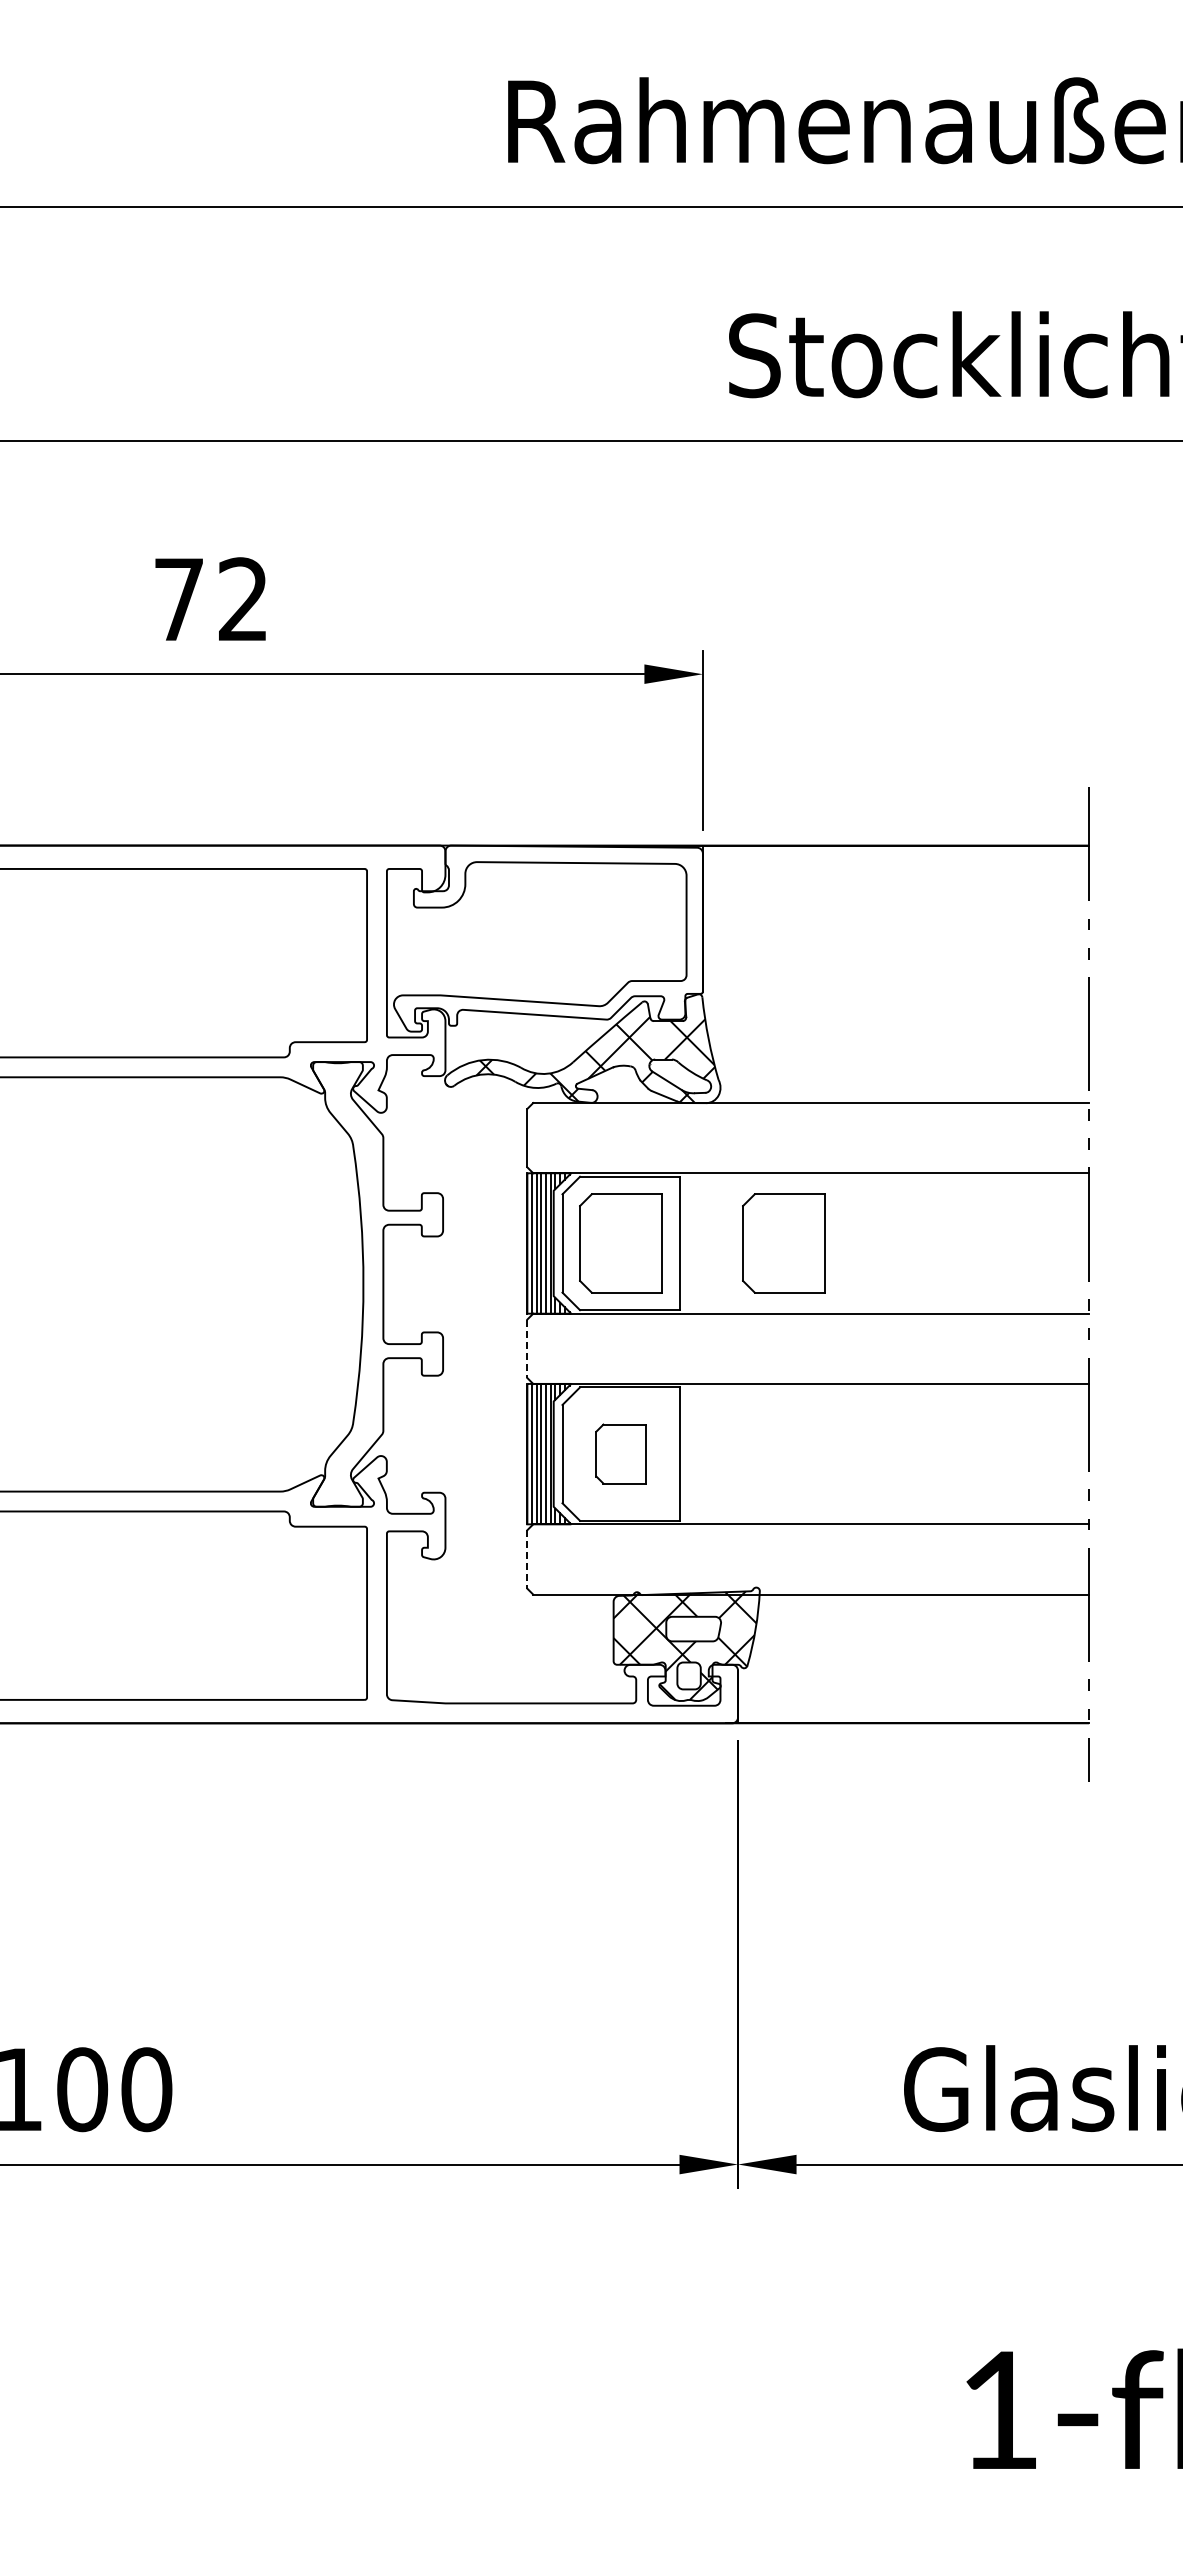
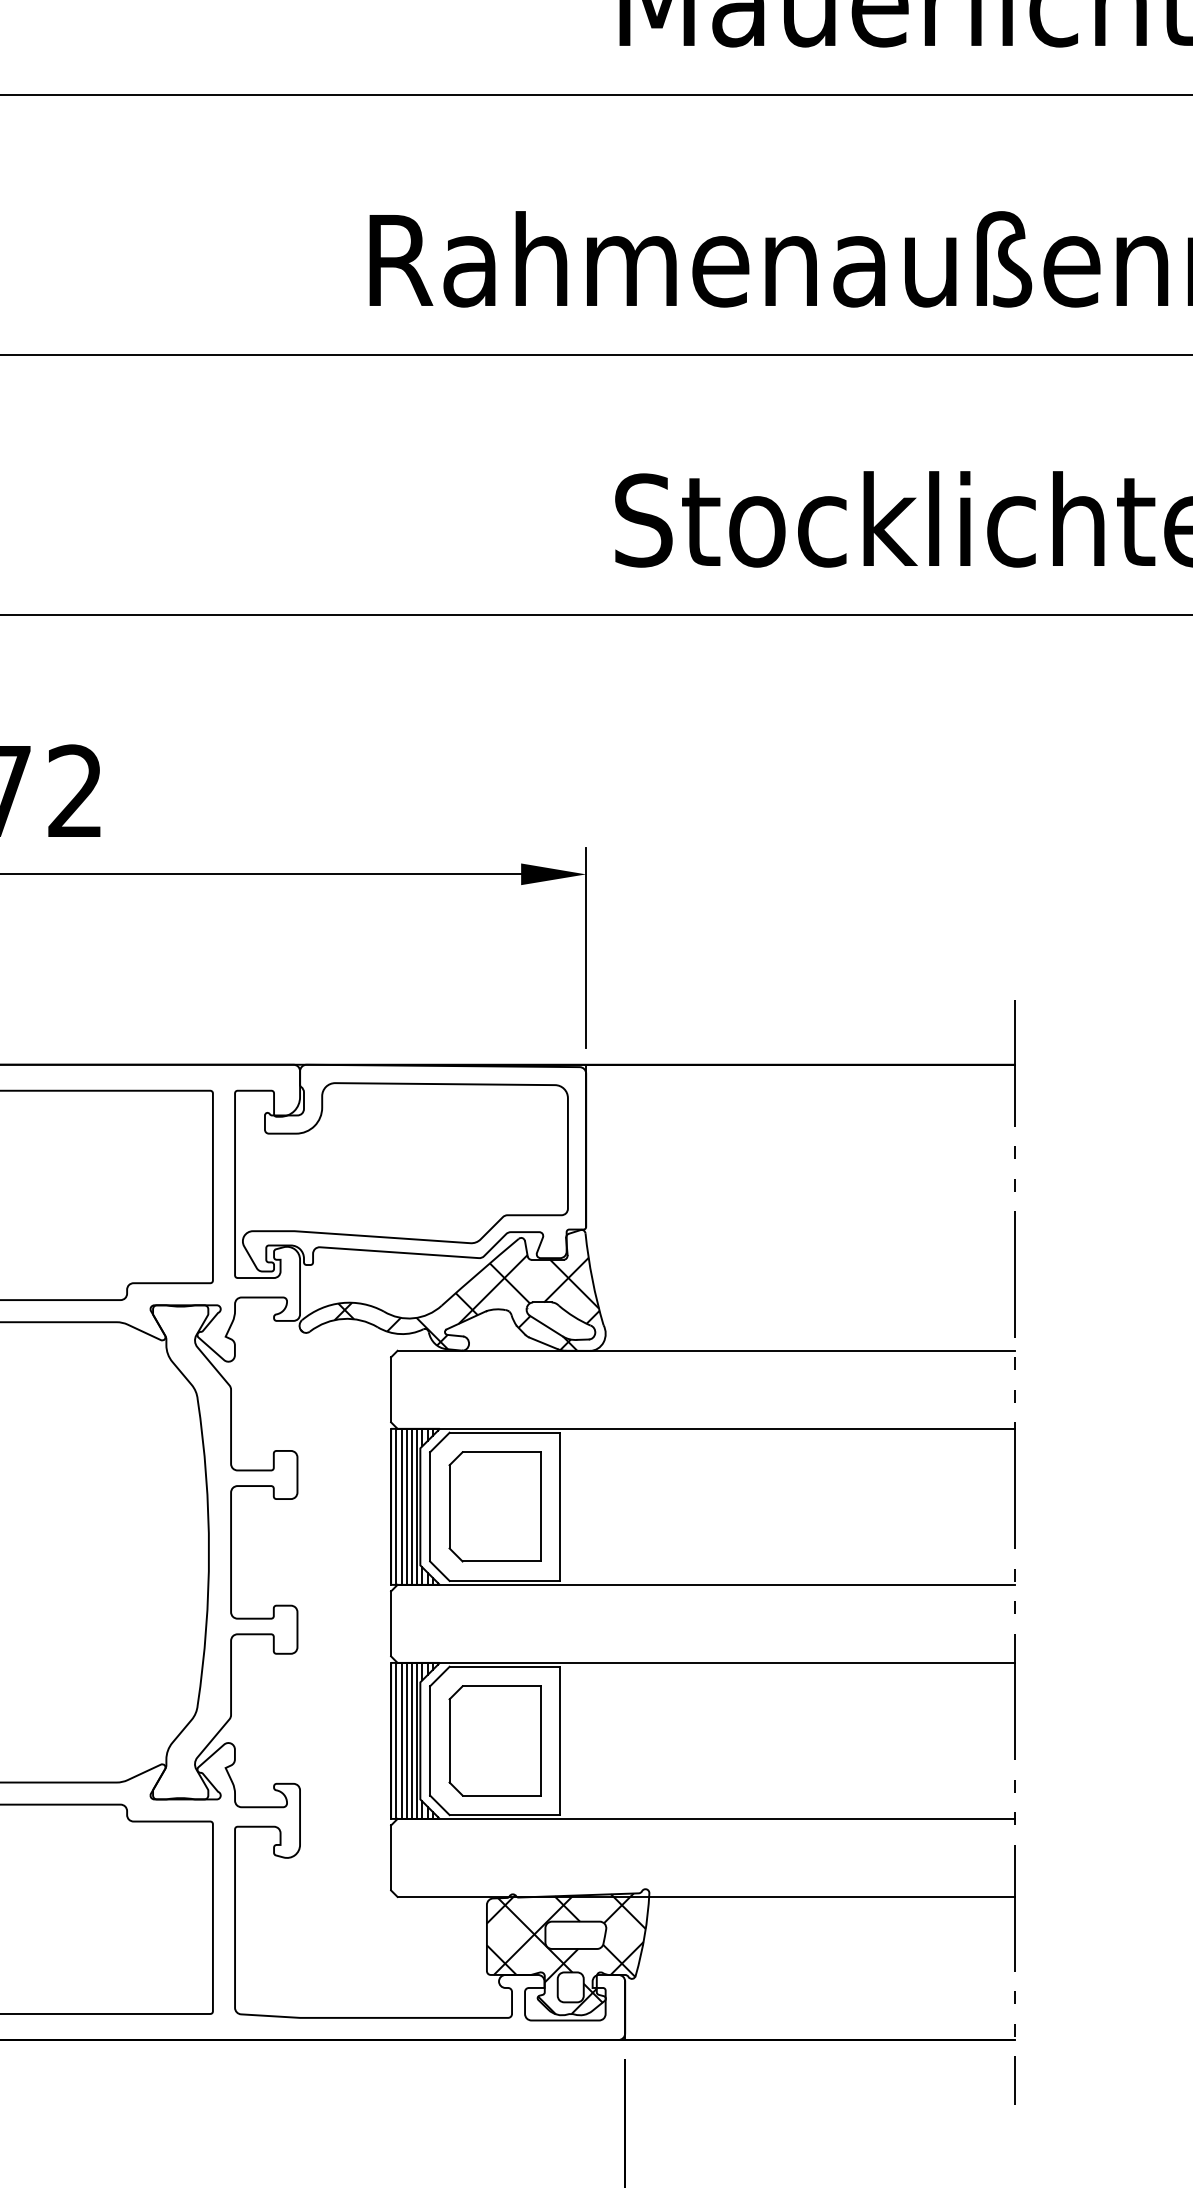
part: (783, 1243) -> (675, 1506), removed
line: (527, 1349) -> (391, 1624), dashed -> solid
part: (620, 1453) -> (494, 1740), size x1.67
line: (527, 1559) -> (391, 1857), dashed -> solid

